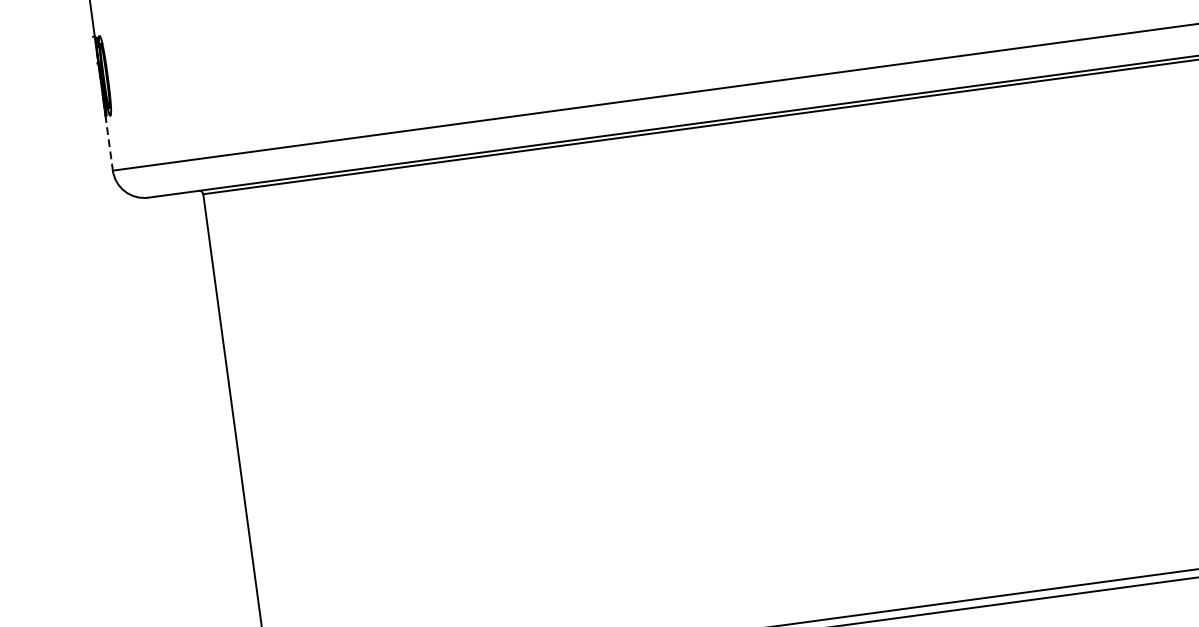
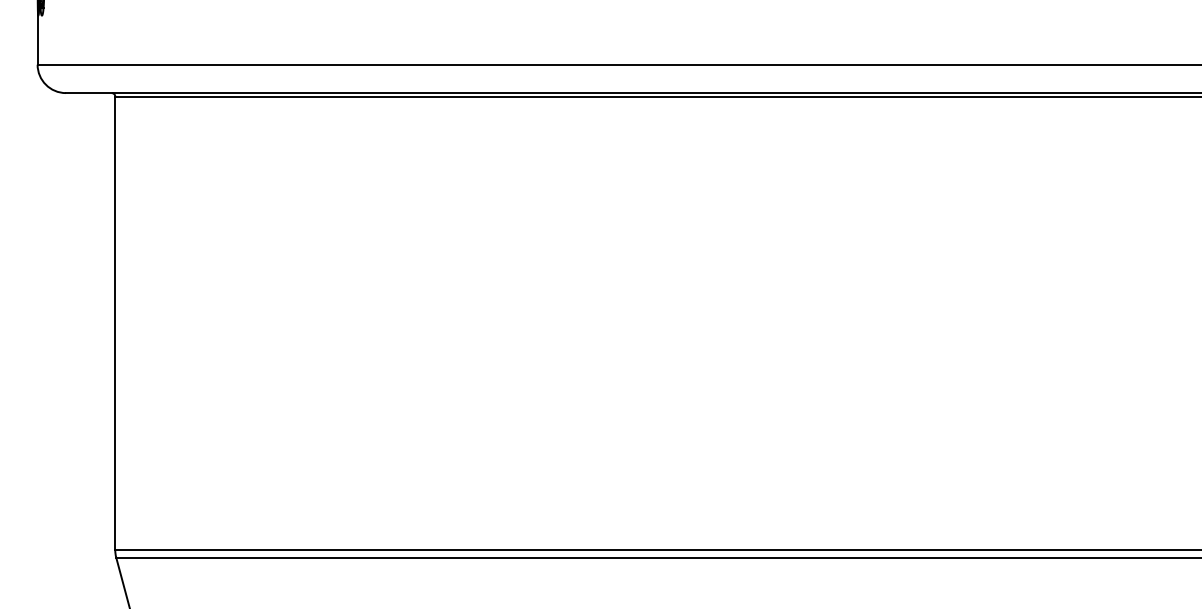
line: (109, 143) -> (37, 40), dashed -> solid

